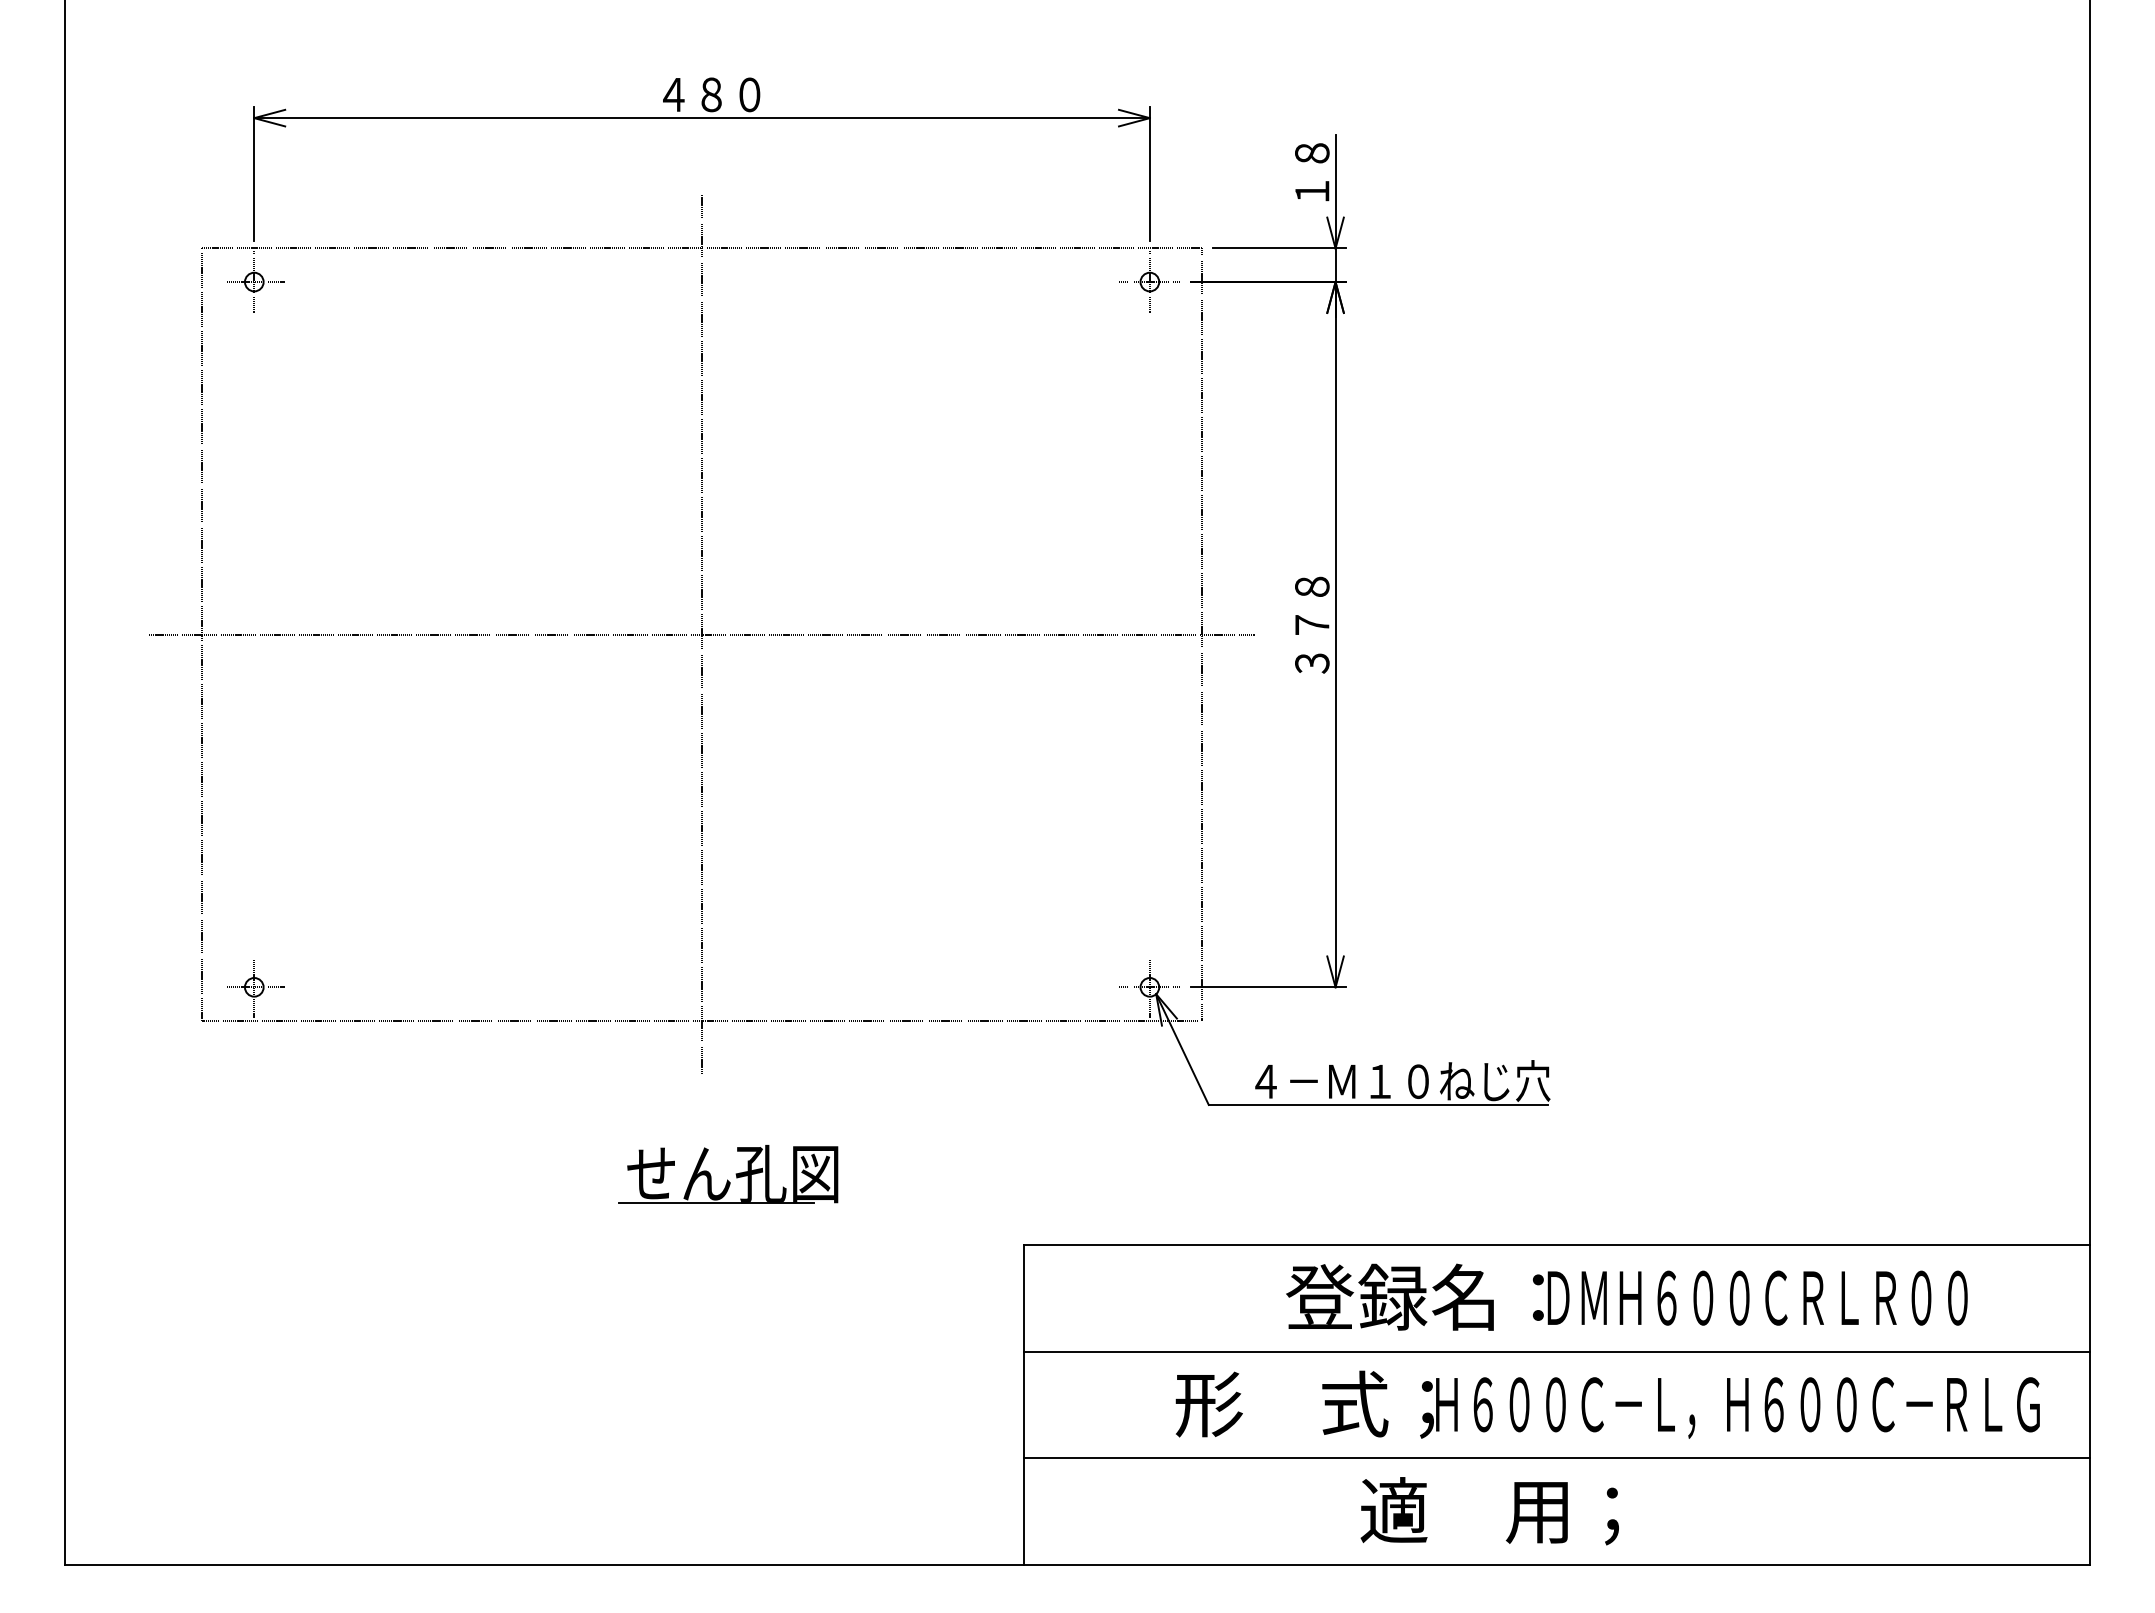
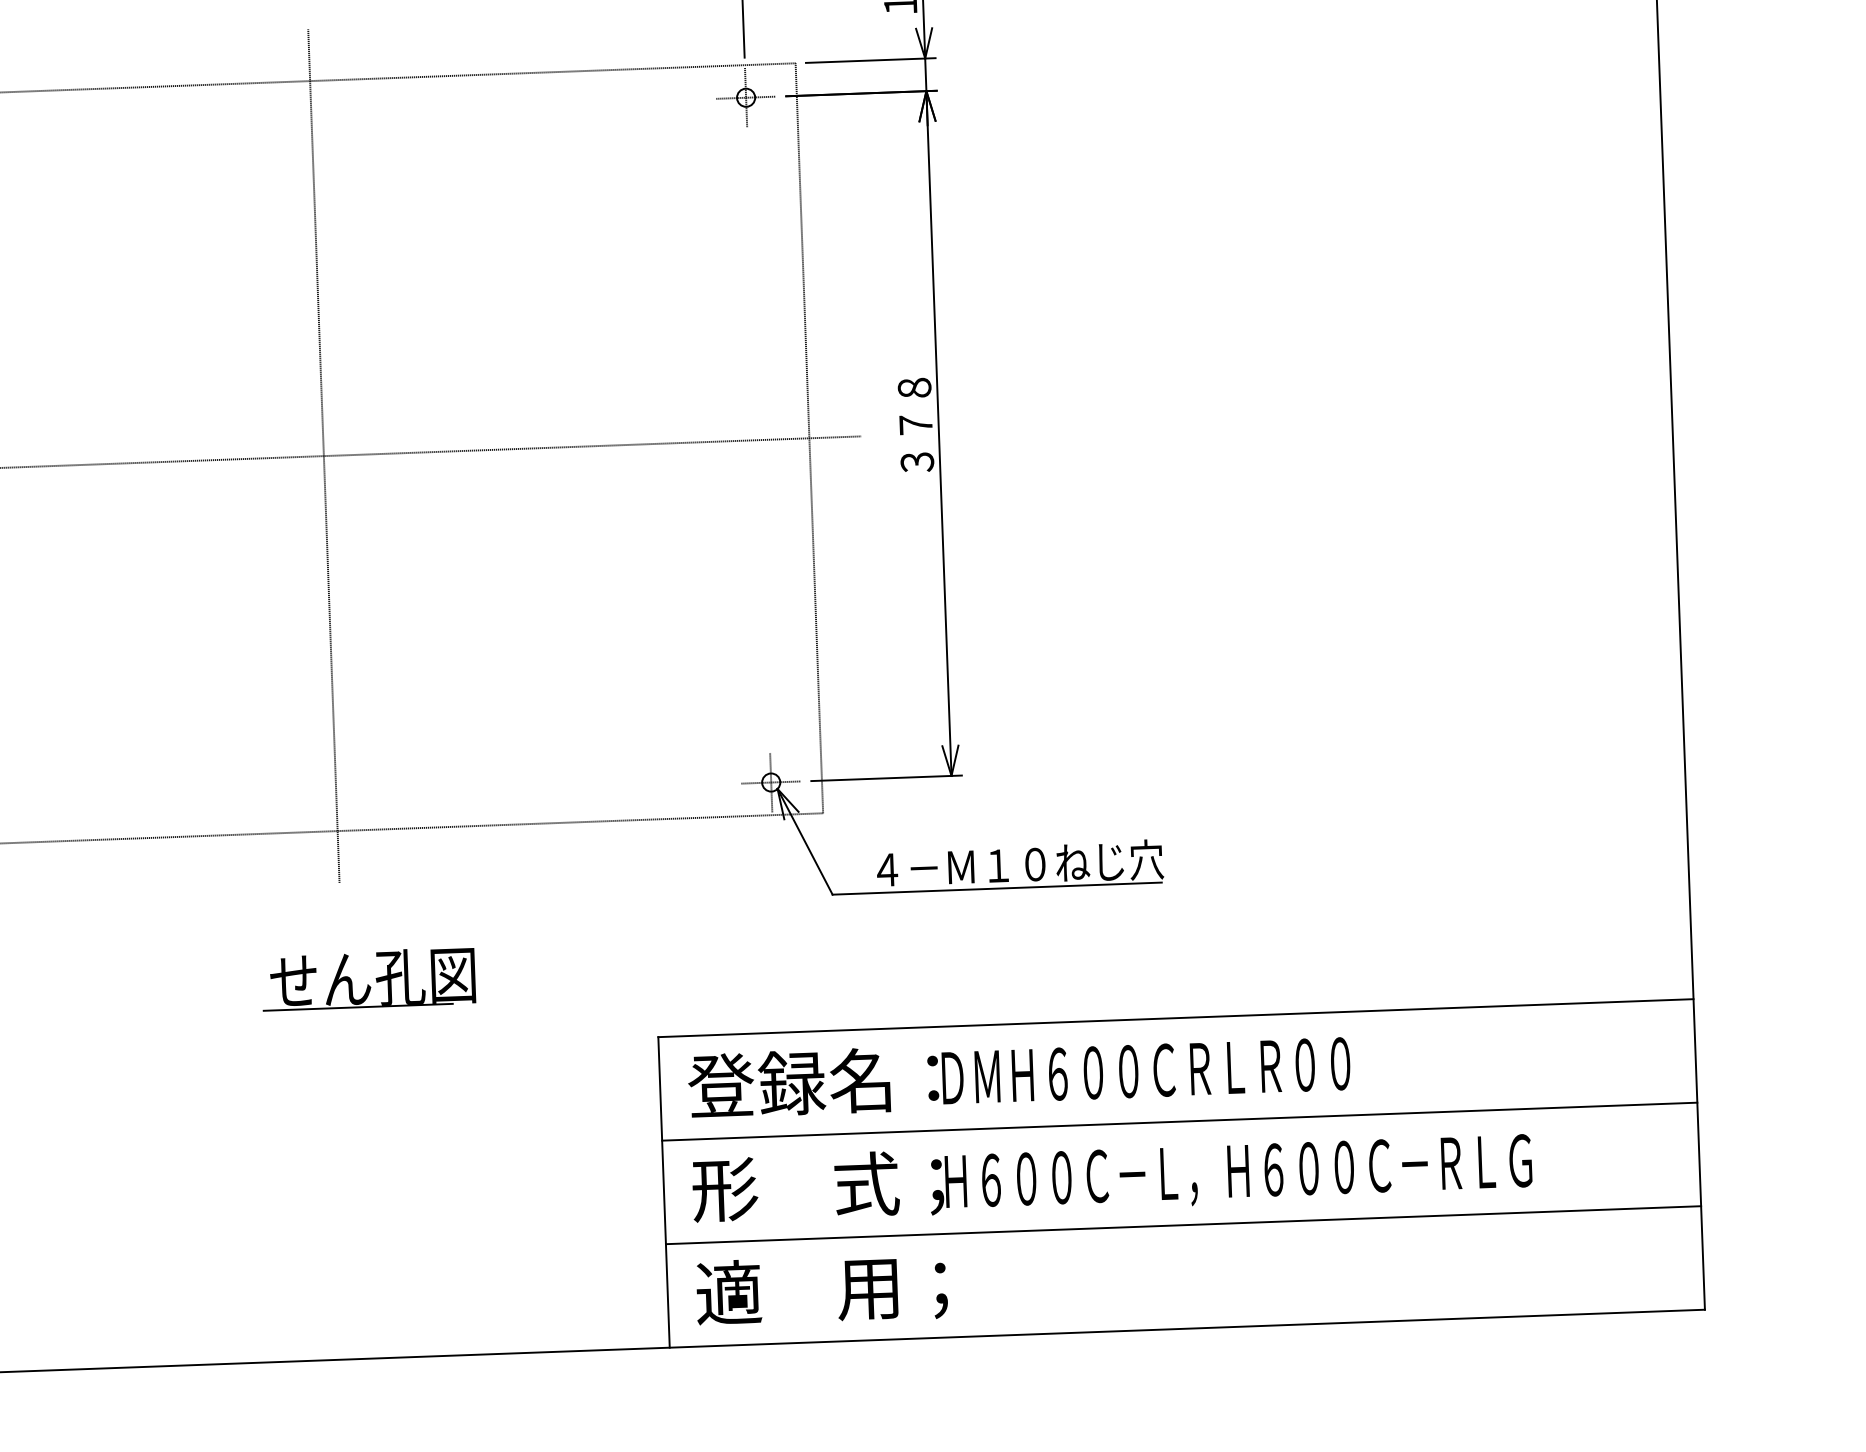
text: (1626, 1296) -> (1018, 1074), moved
text: (1607, 1404) -> (1111, 1175), moved
text: (1489, 1511) -> (821, 1290), moved

